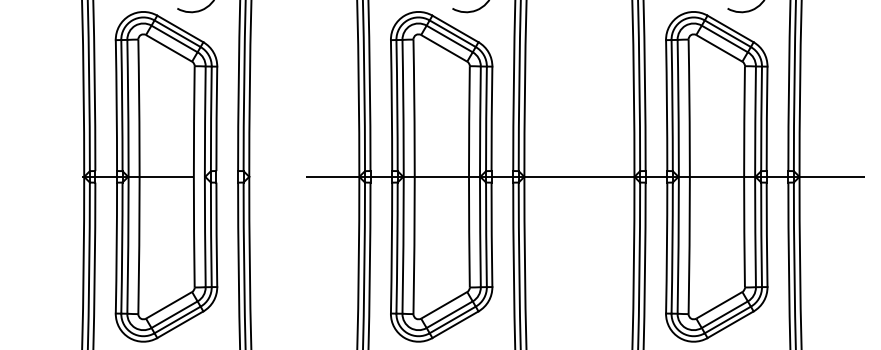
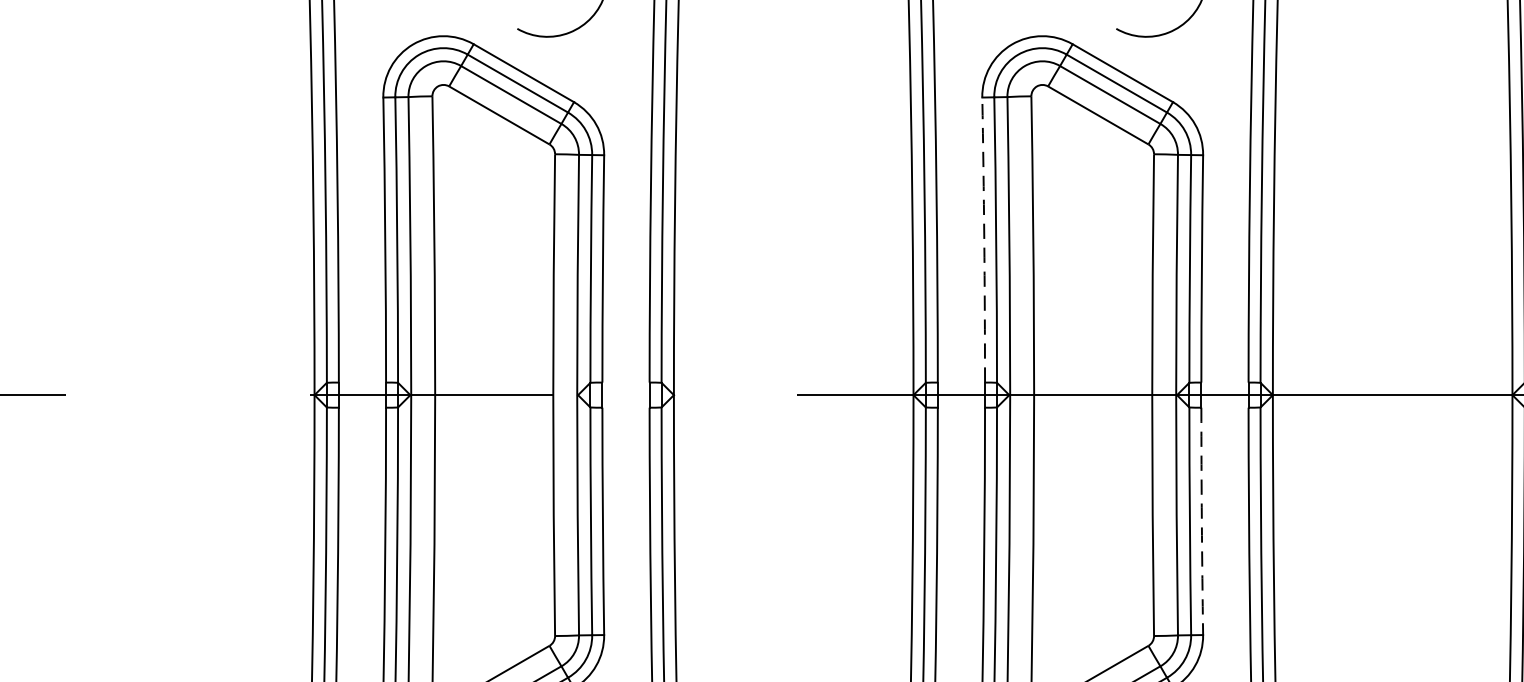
arc: (391, 105) -> (983, 239), solid -> dashed
arc: (491, 234) -> (1201, 520), solid -> dashed

